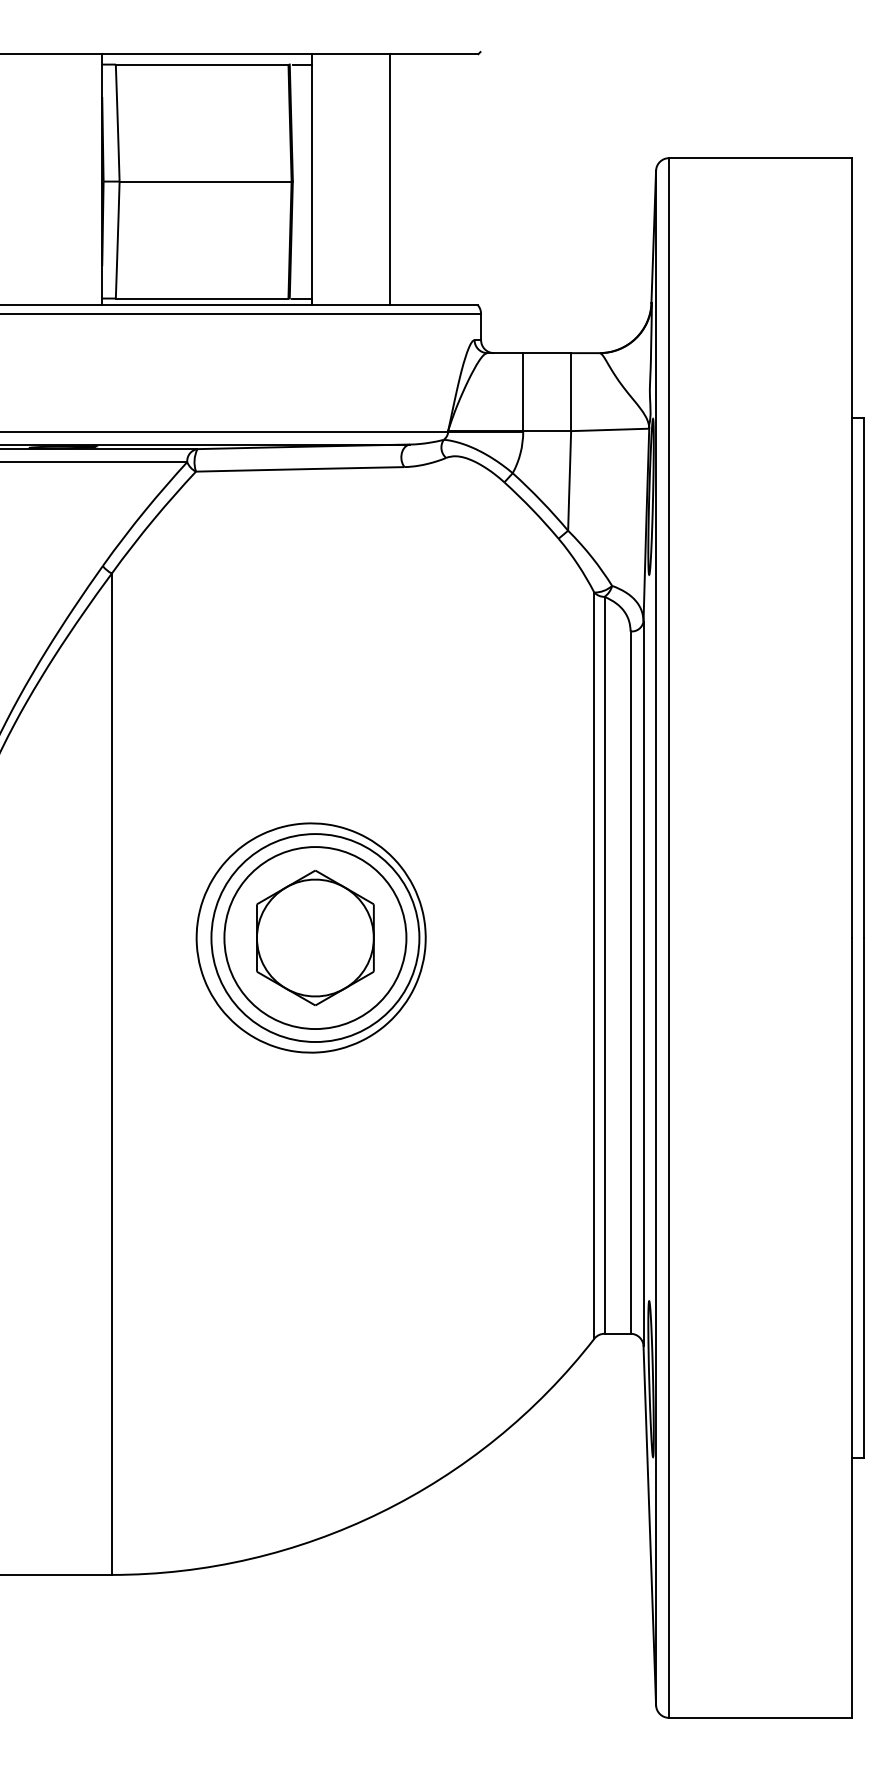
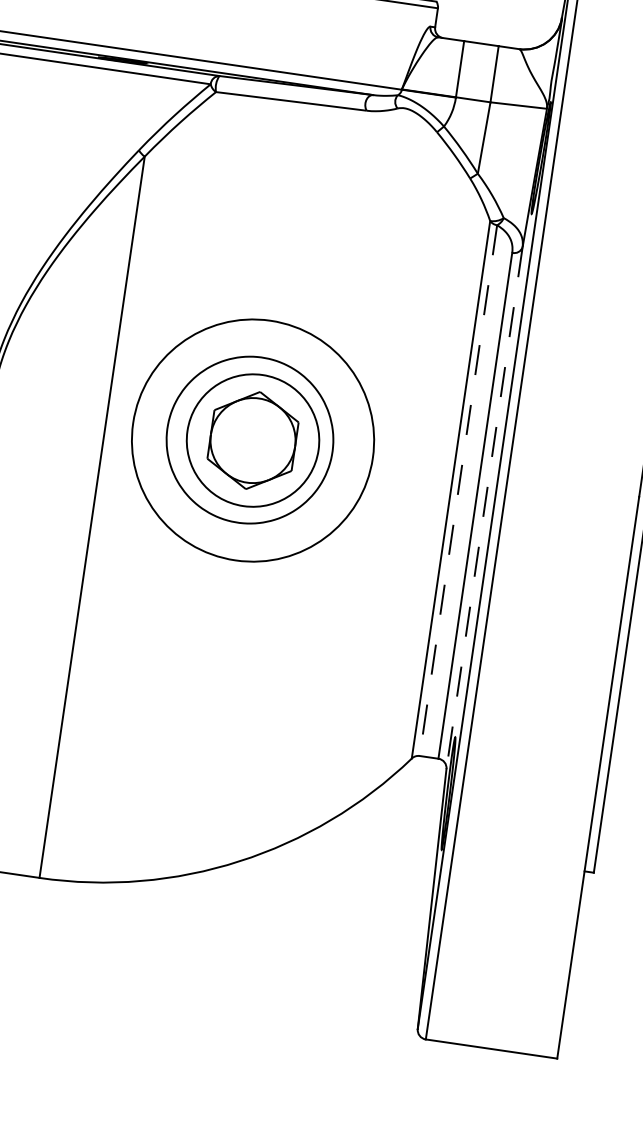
circle: (315, 938) -> (253, 440), size x1.6
line: (604, 965) -> (458, 490), solid -> dashed
line: (643, 984) -> (484, 508), solid -> dashed

